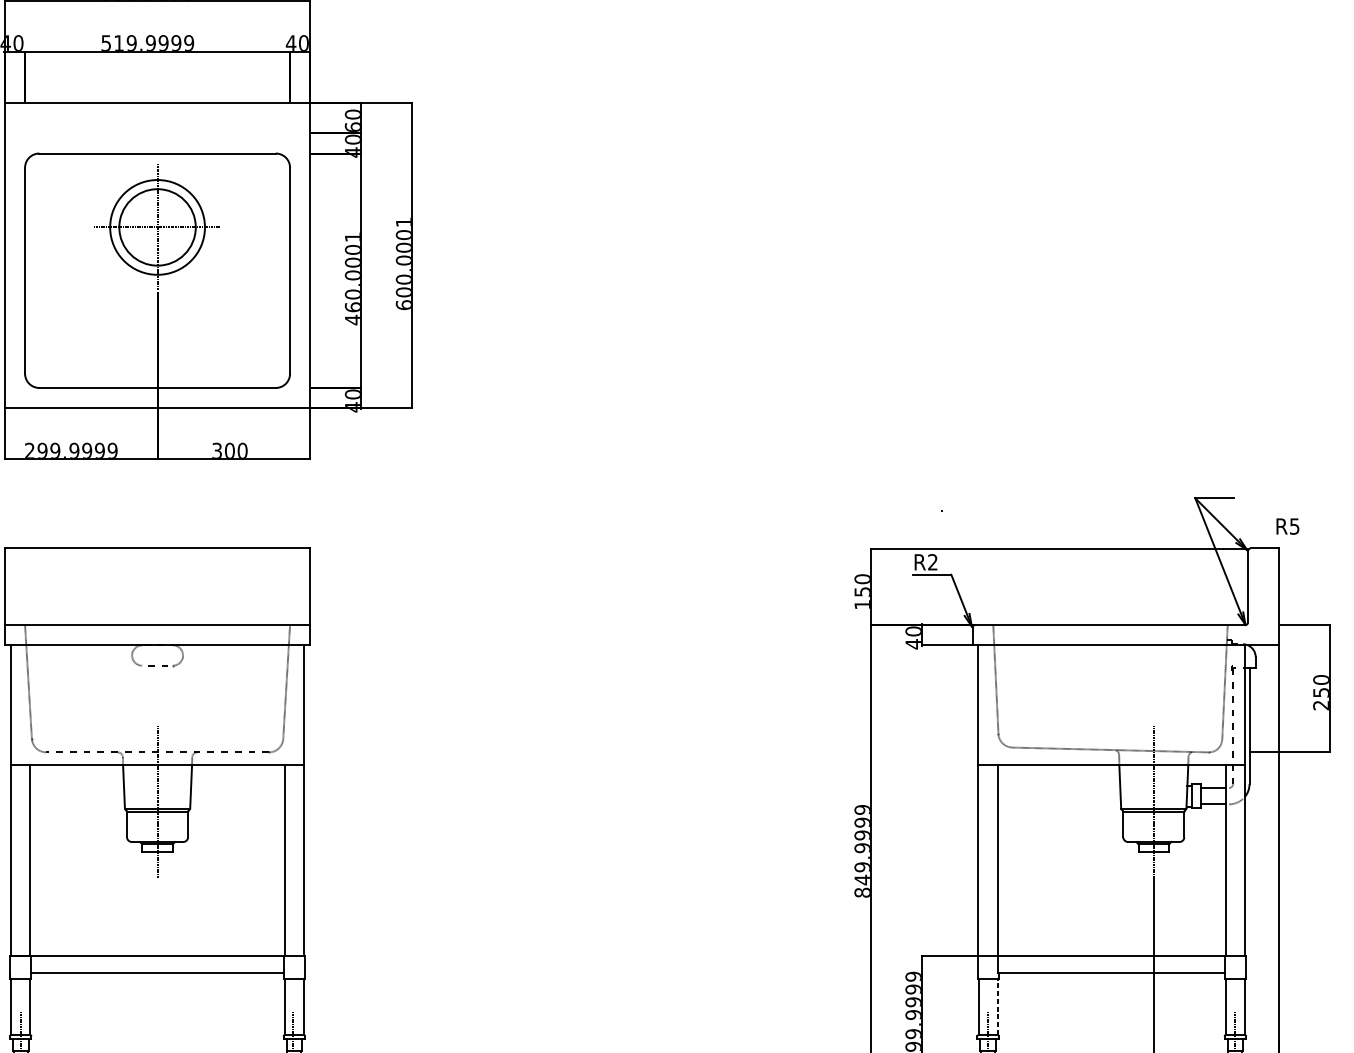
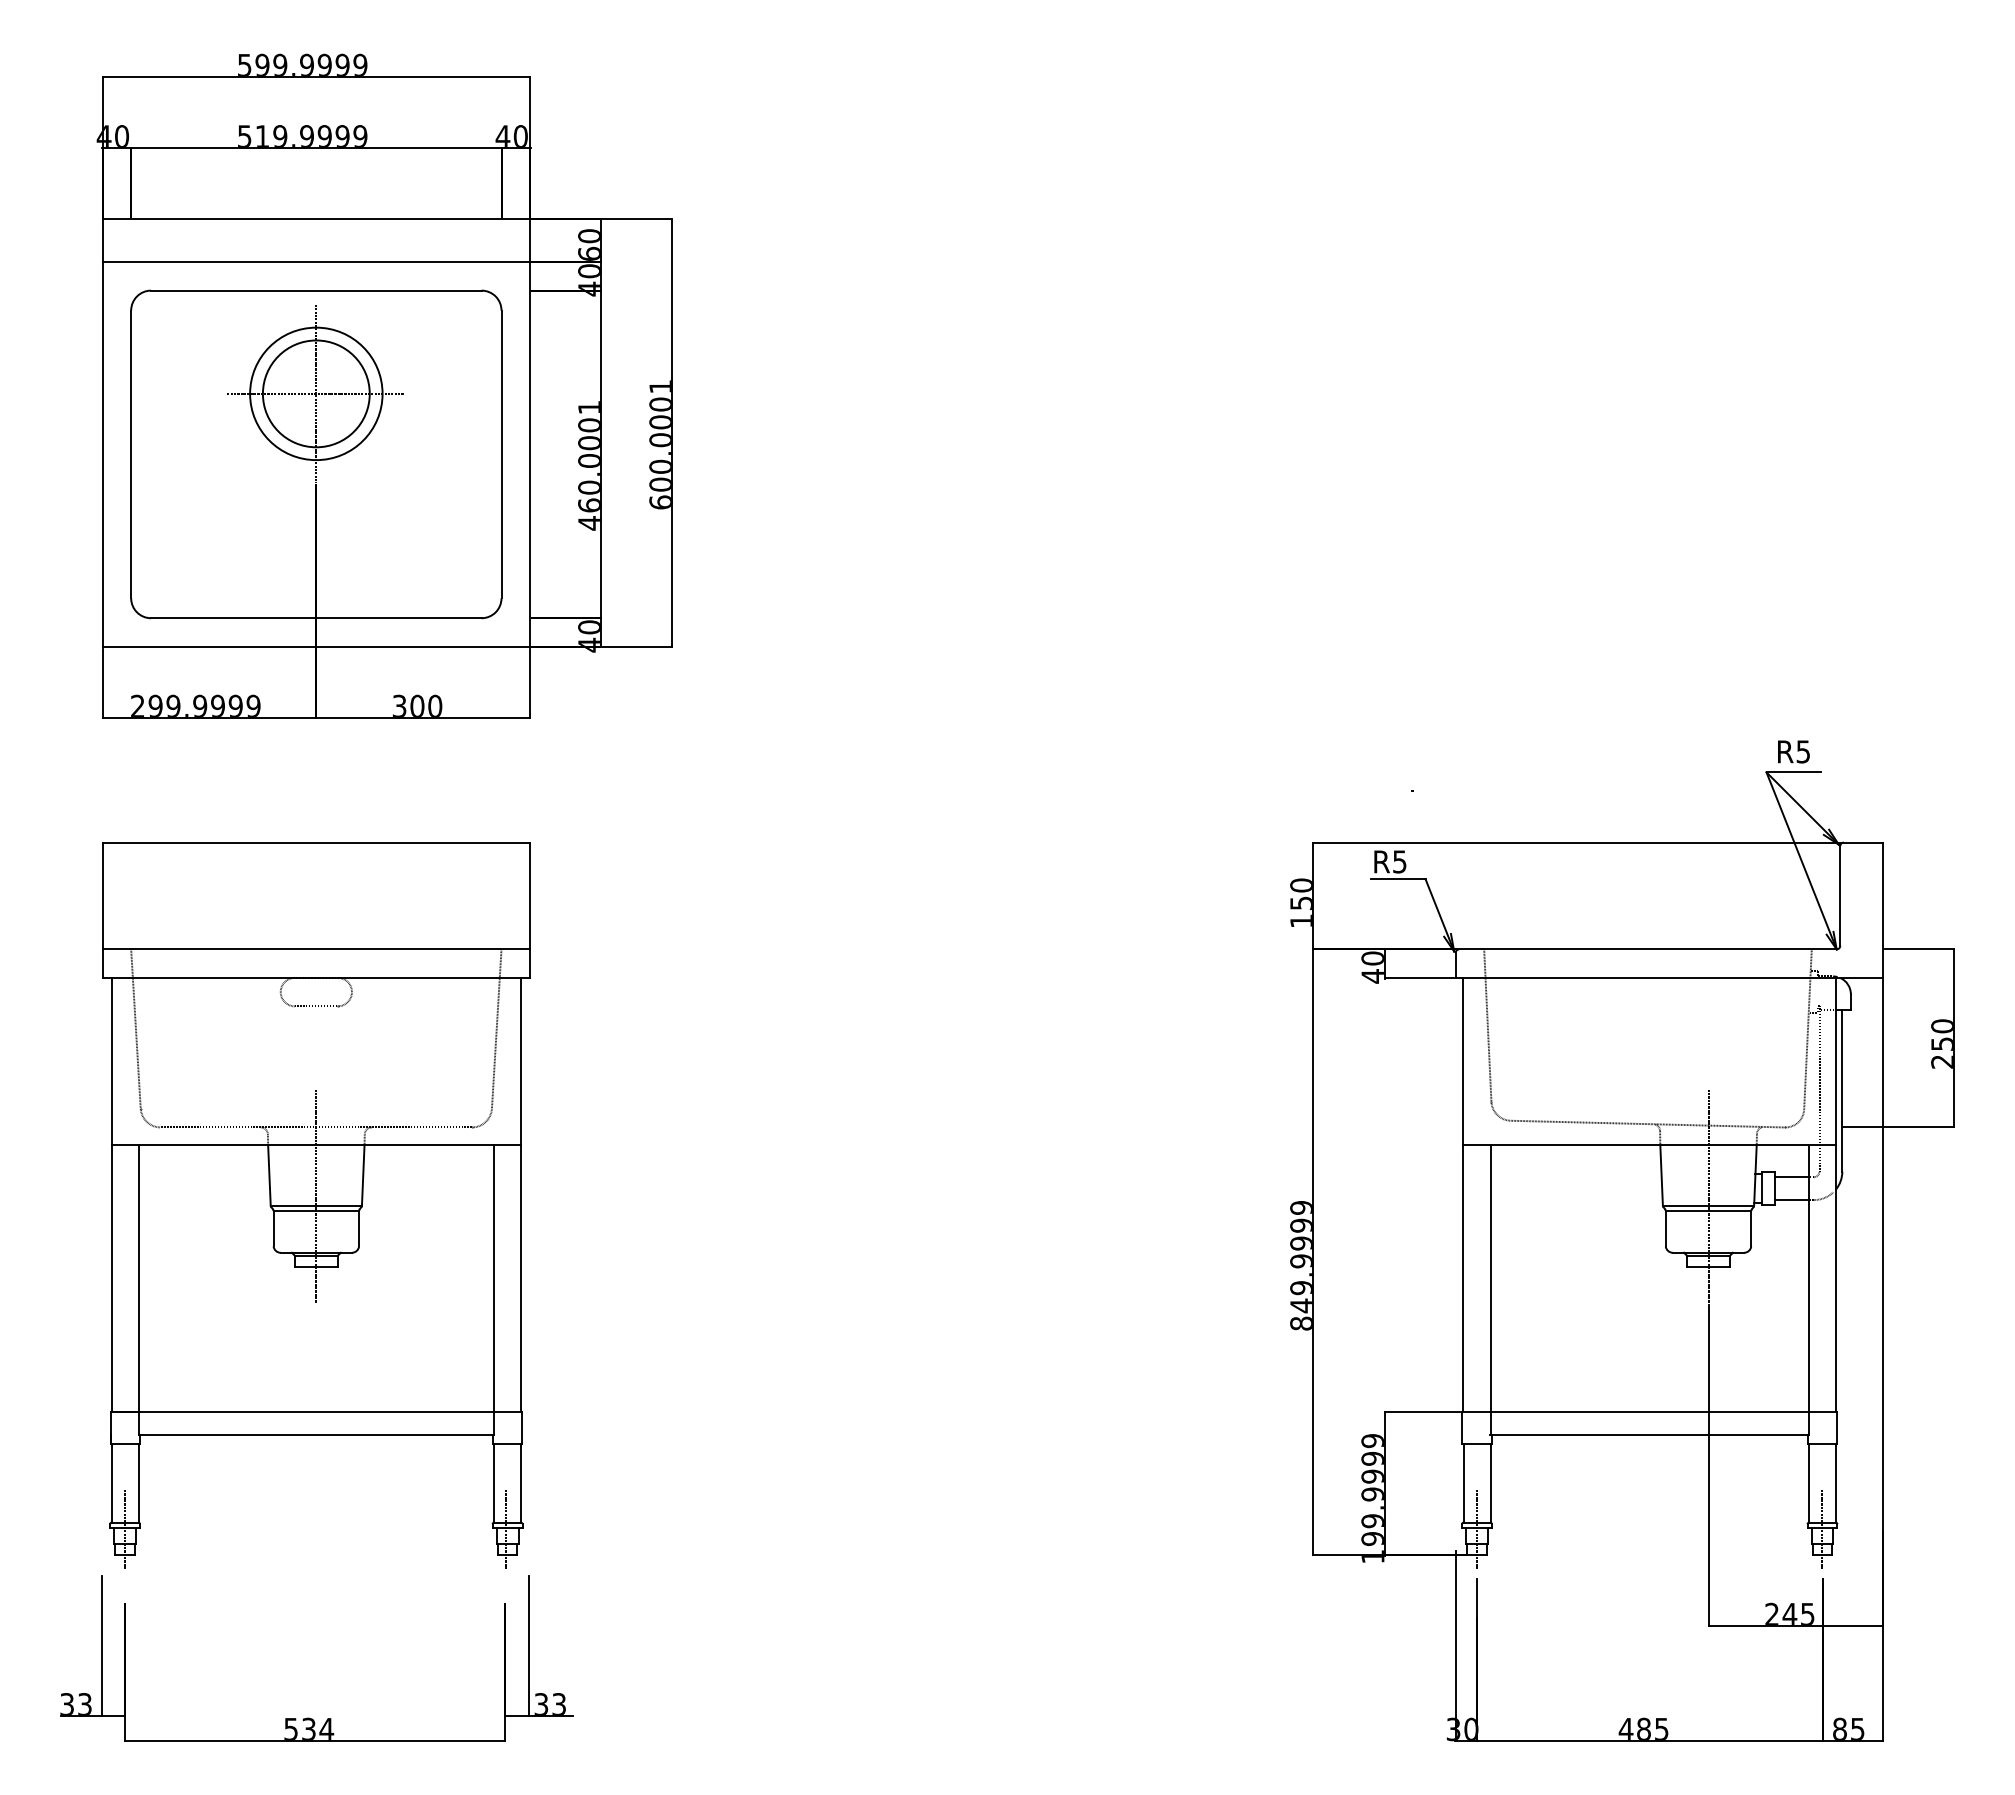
line: (157, 133) -> (316, 262), added
text: (1287, 526) -> (1793, 751), moved
text: (932, 562) -> (1399, 861), R2 -> R5
line: (997, 1007) -> (1490, 1483), dashed -> solid

